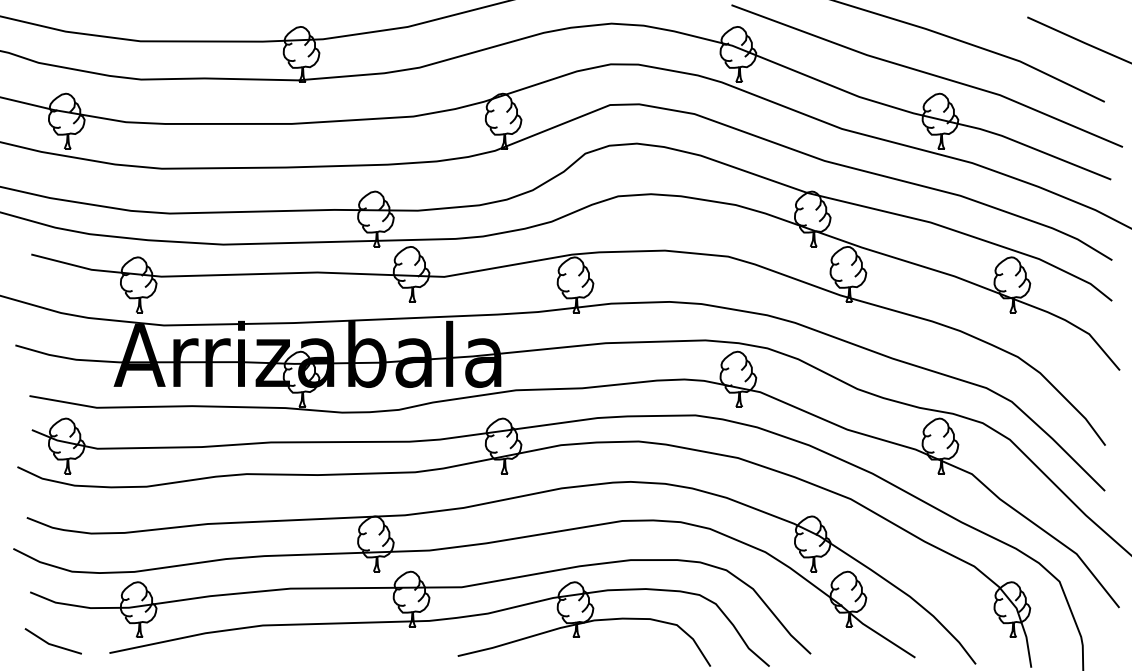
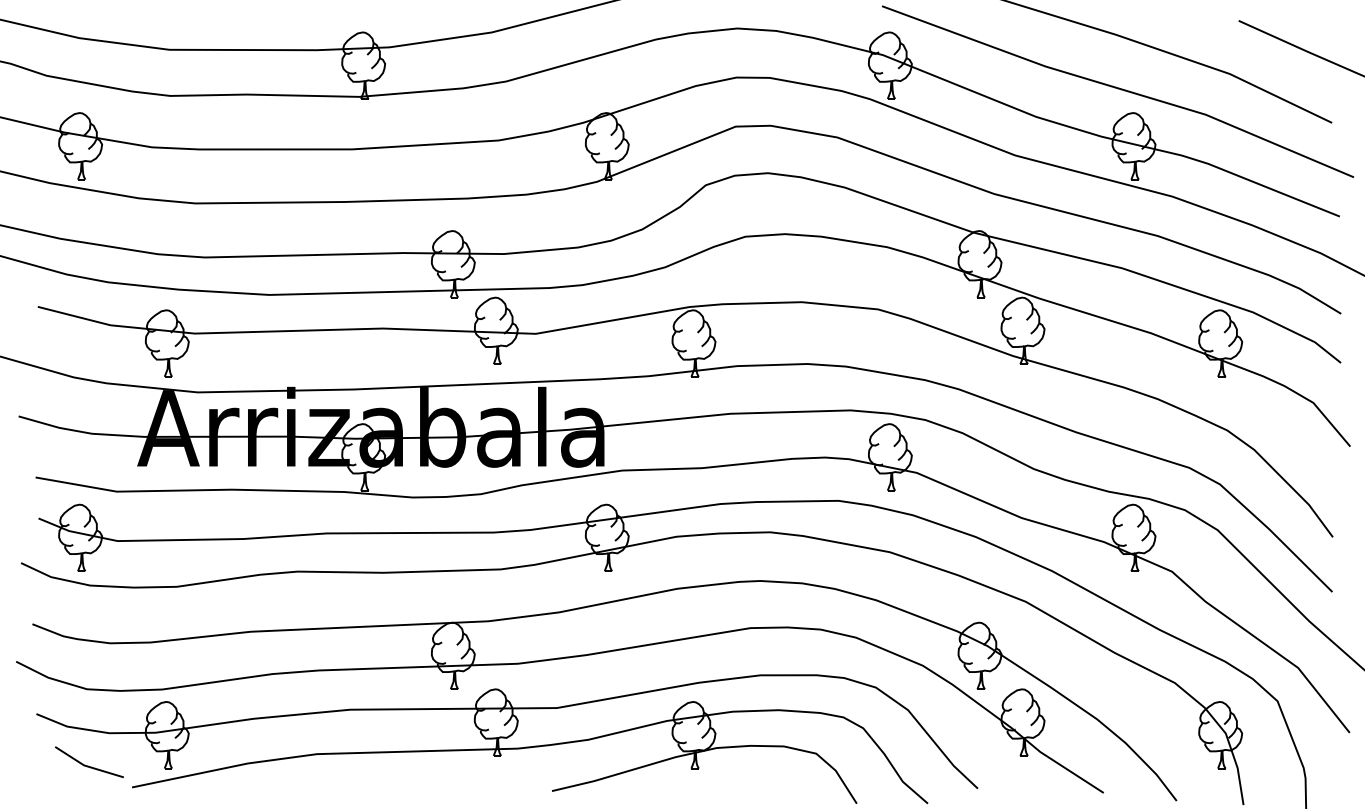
line: (52, 644) -> (88, 765), moved

